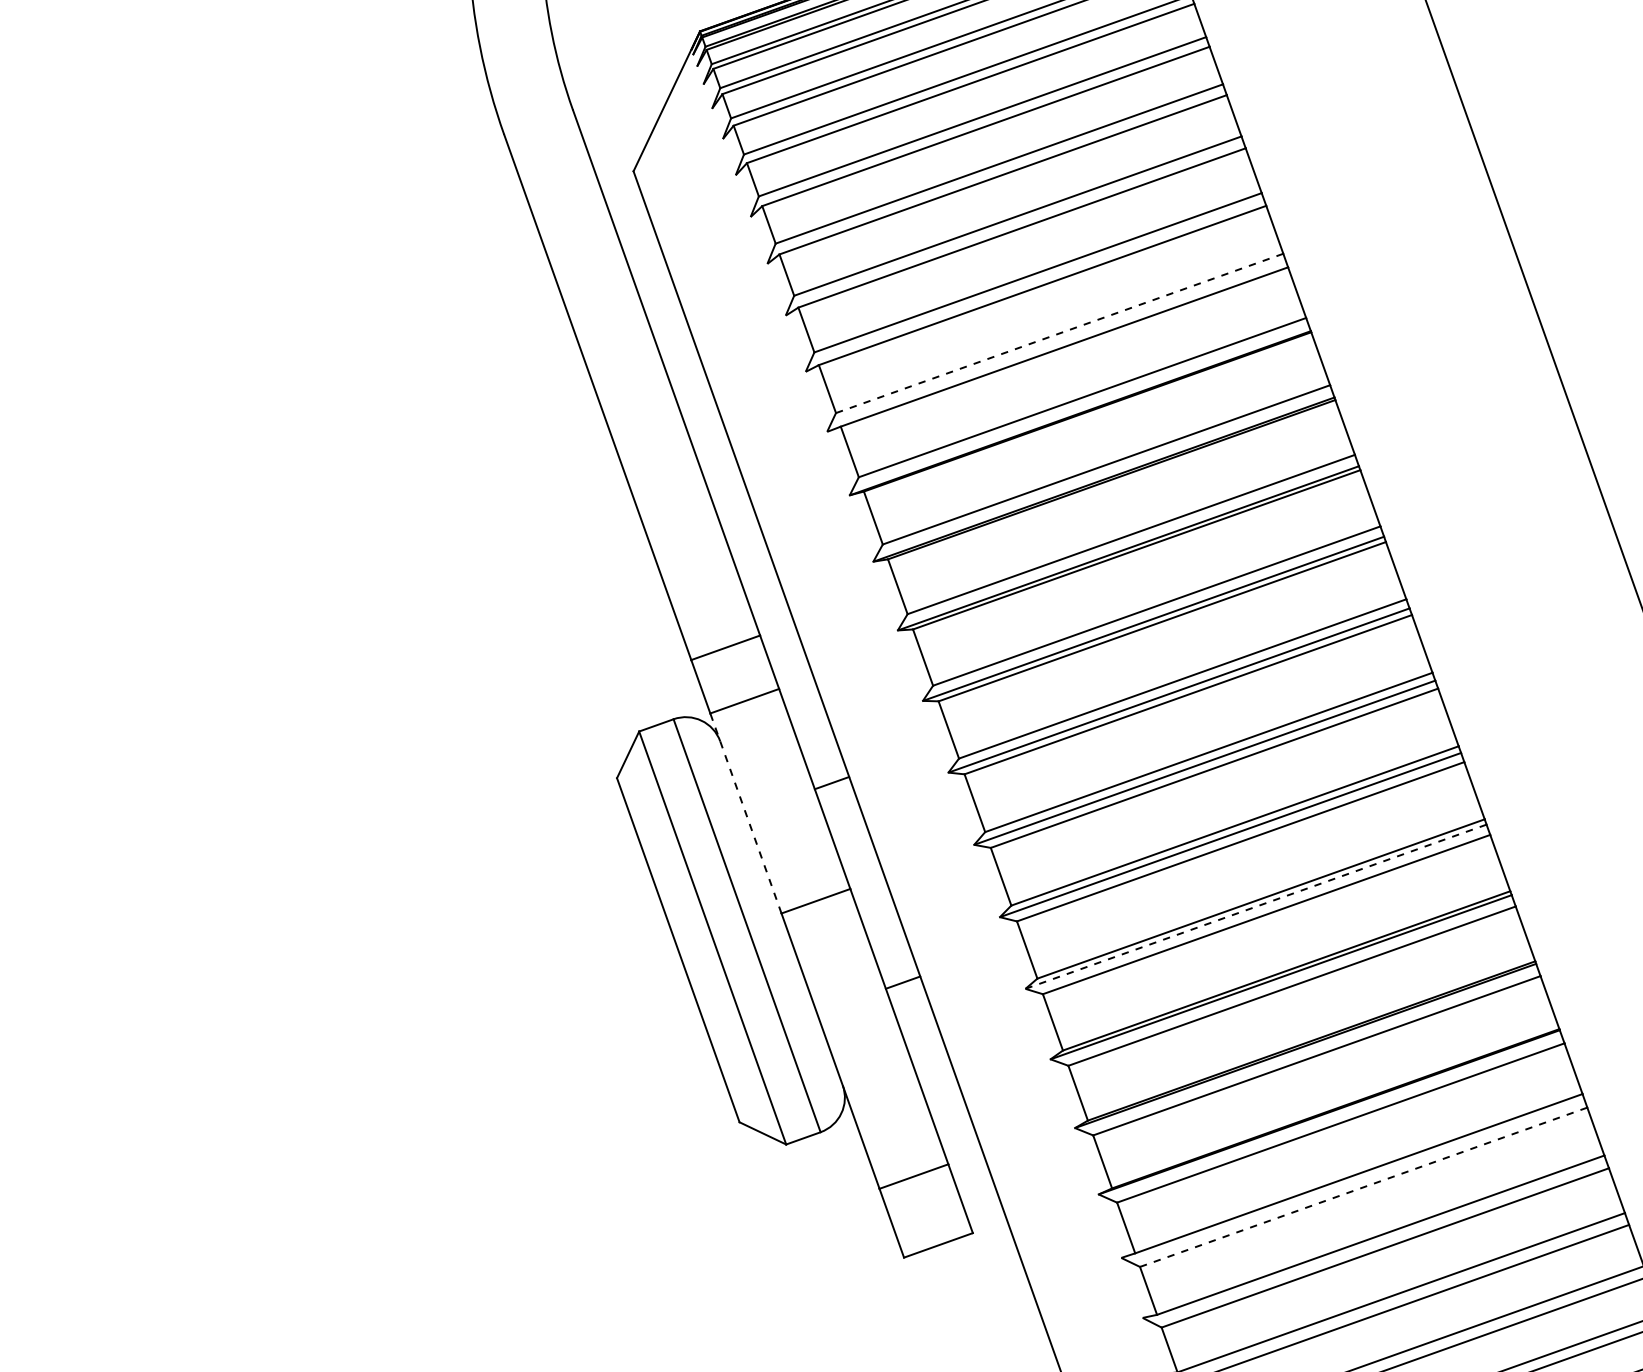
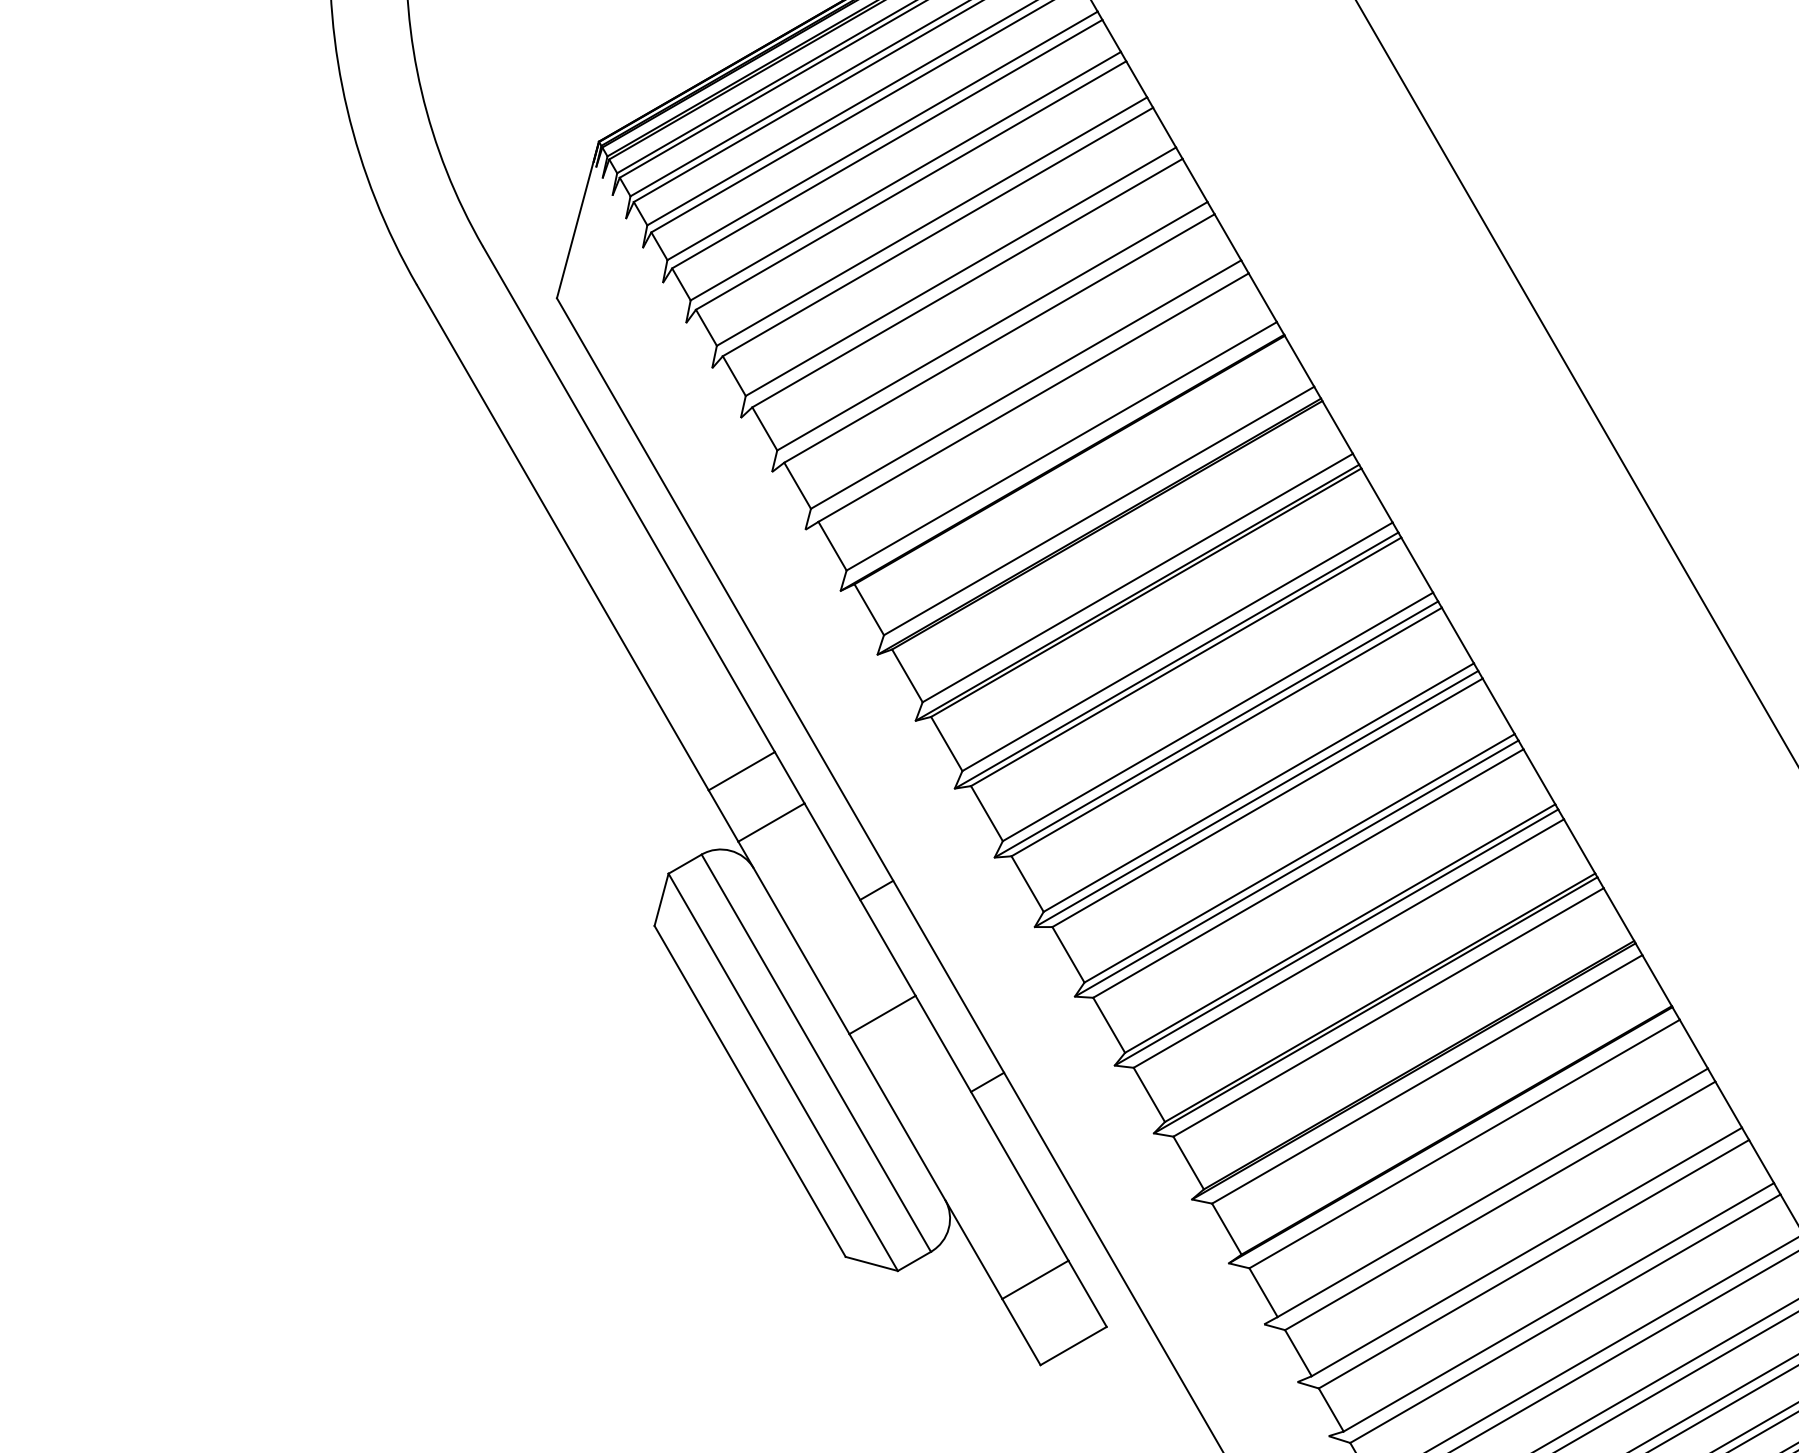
line: (1060, 333) -> (1026, 384), dashed -> solid
line: (745, 813) -> (793, 937), dashed -> solid
line: (1256, 906) -> (1336, 937), dashed -> solid
line: (1362, 1187) -> (1499, 1206), dashed -> solid

